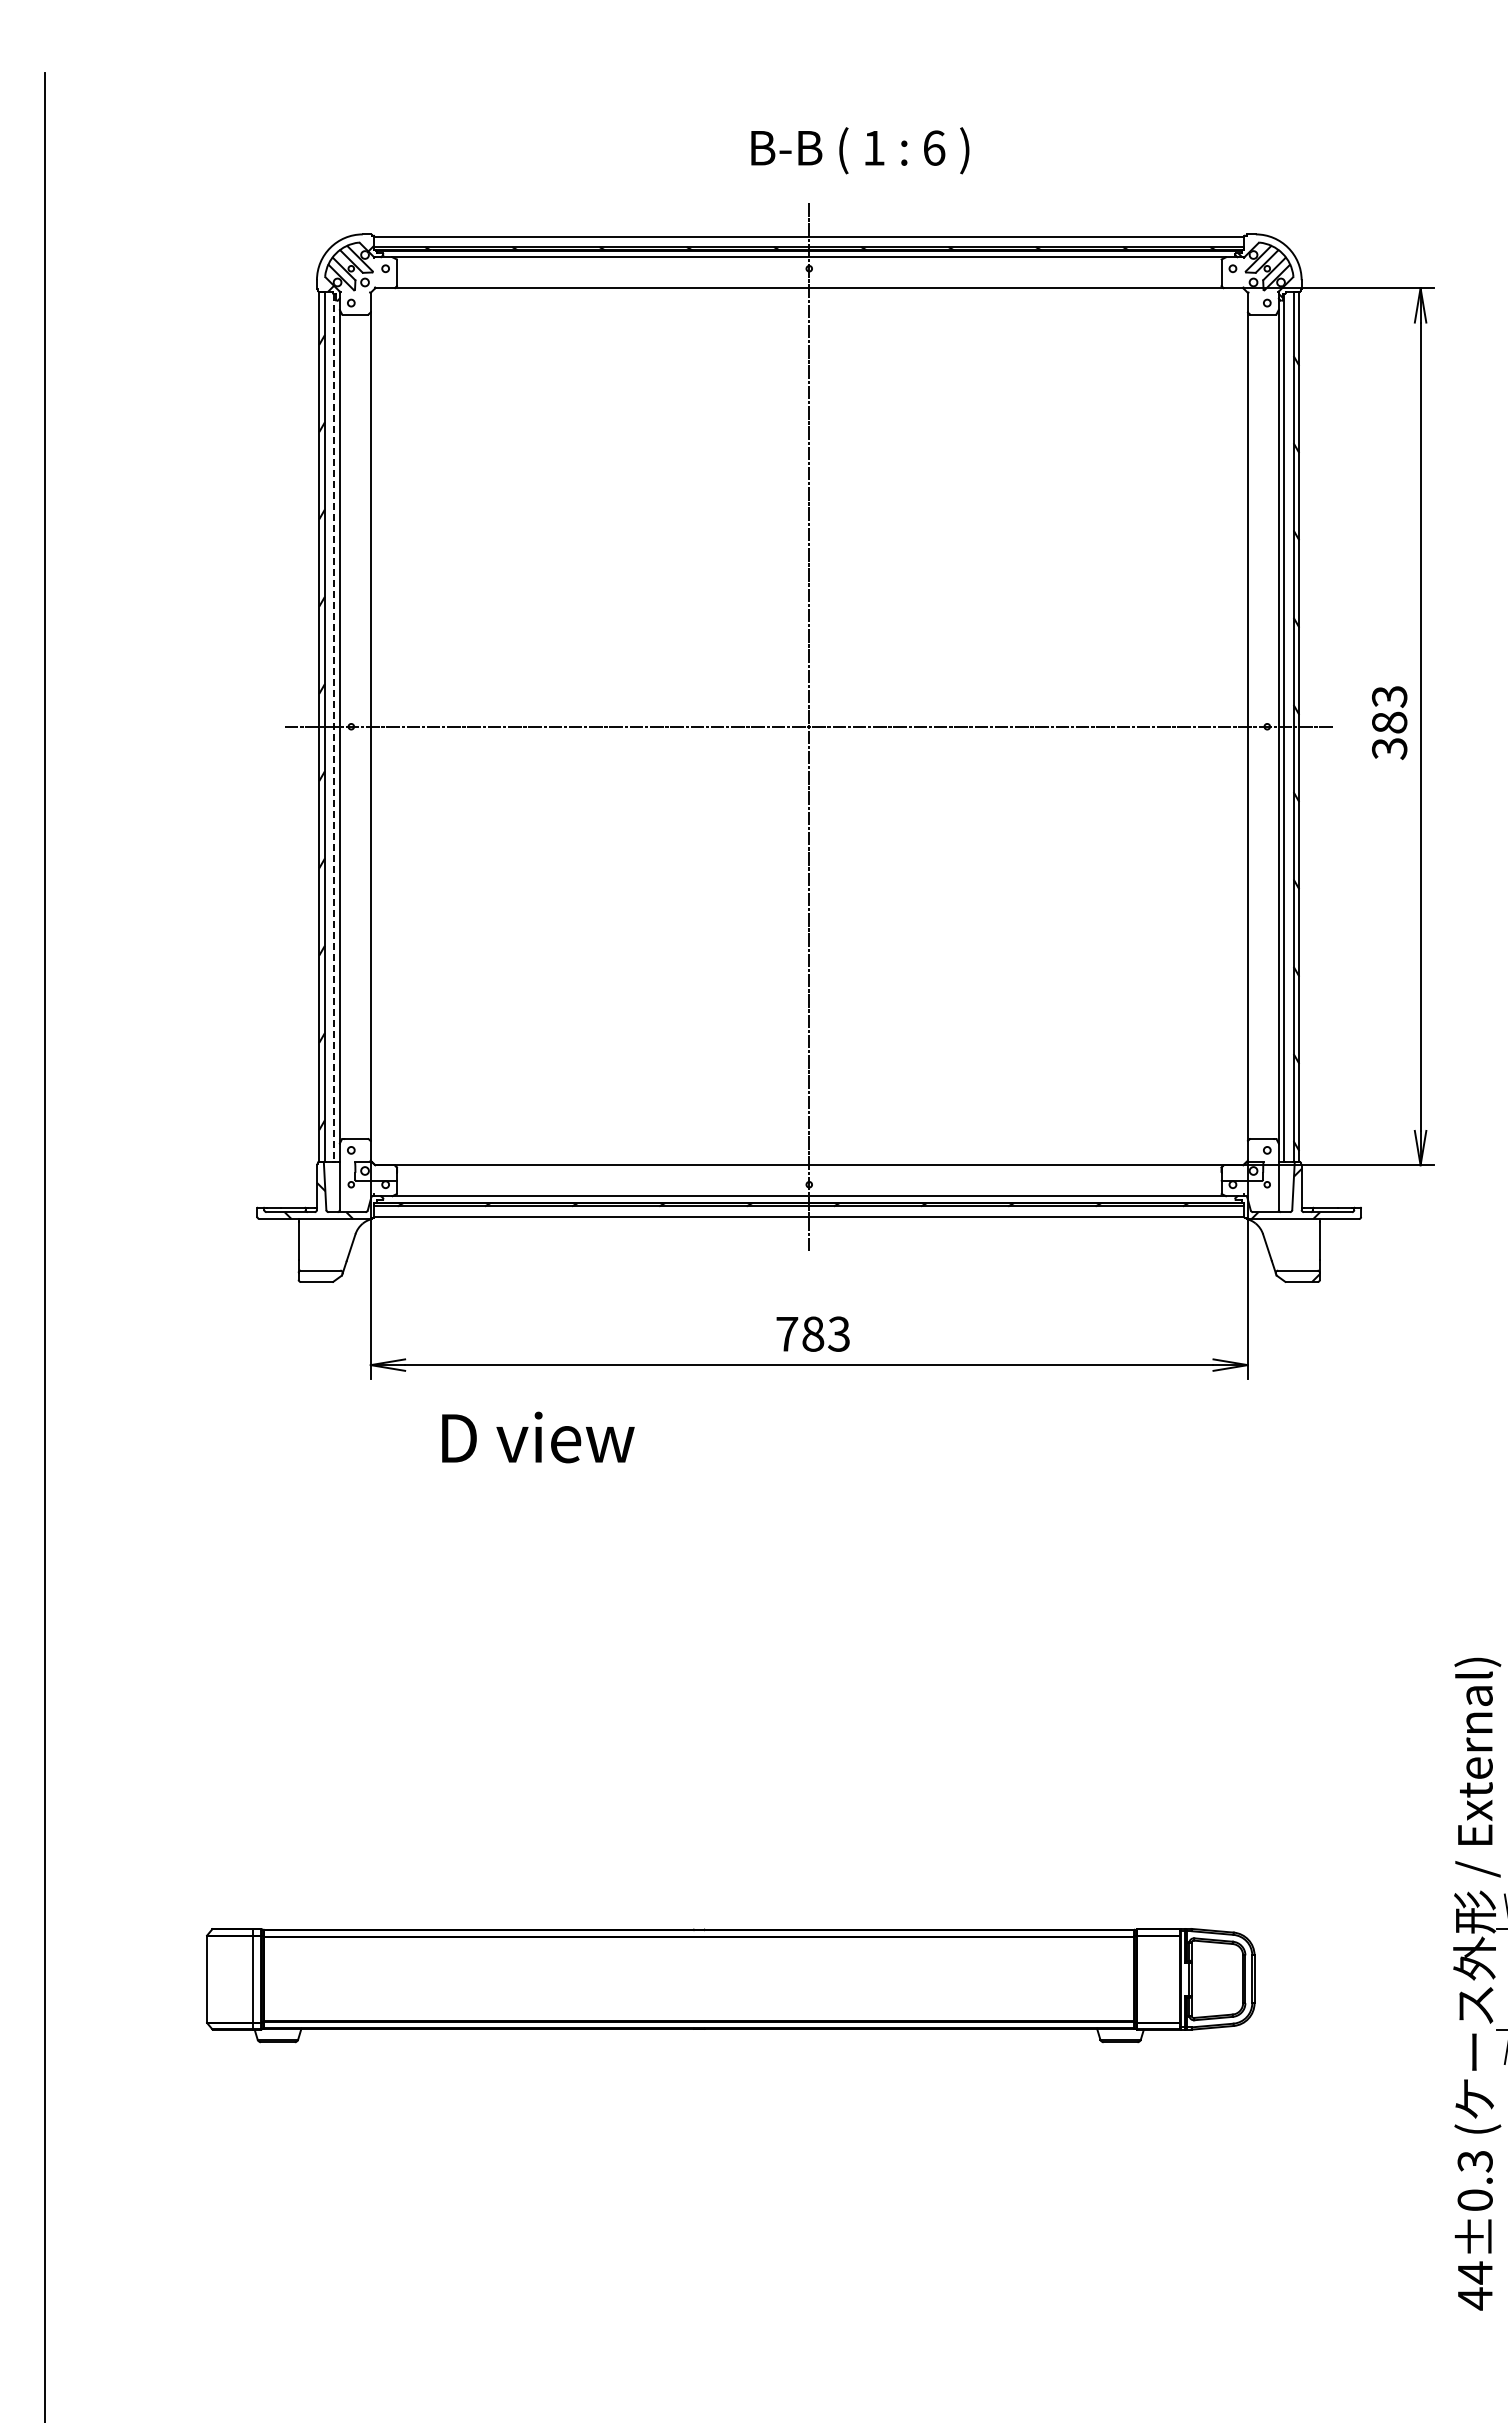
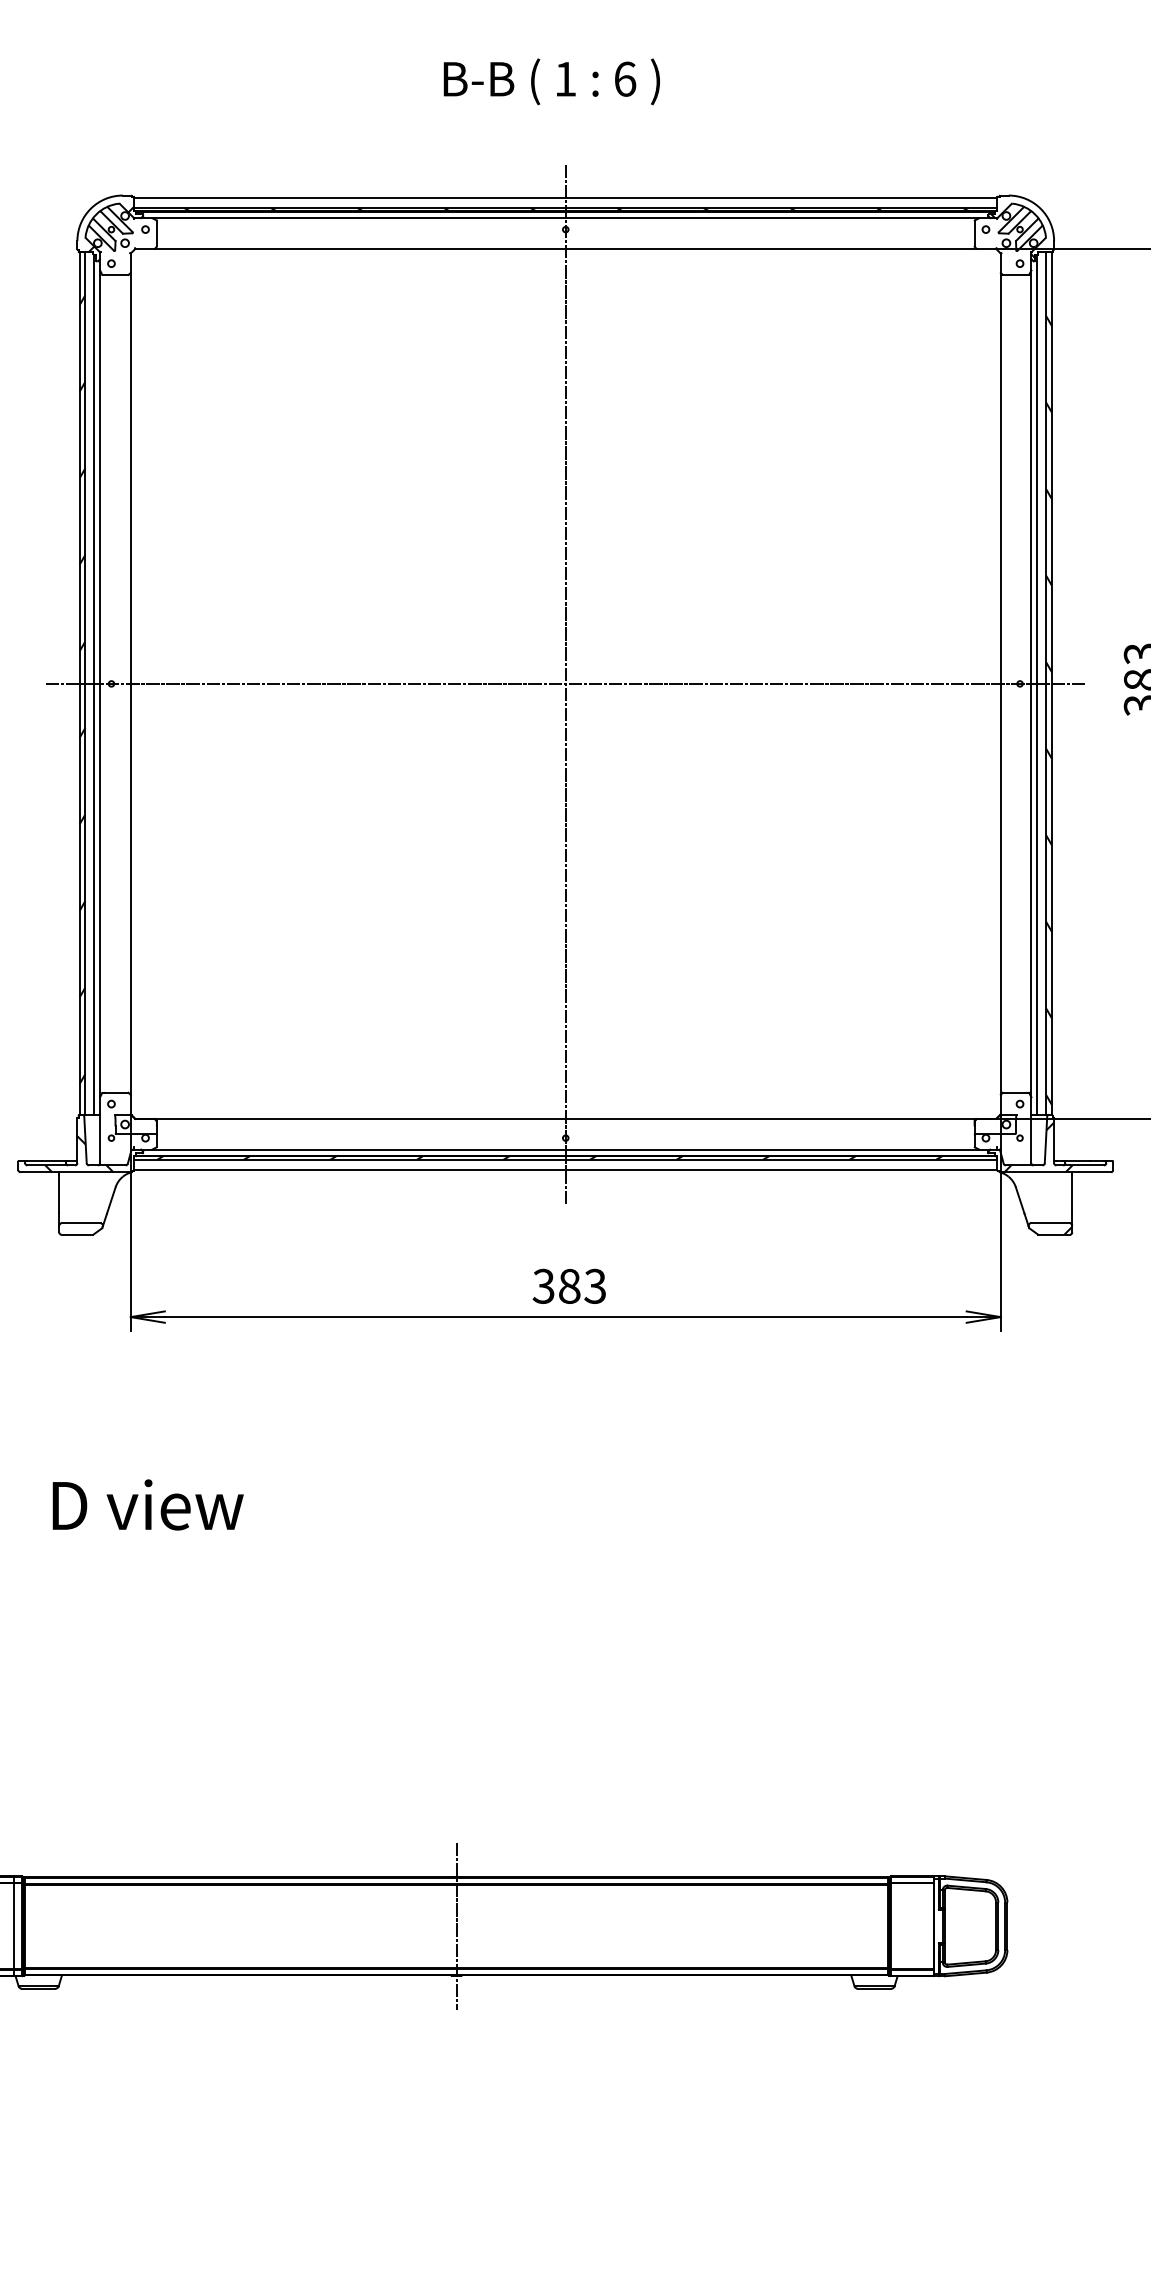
text: (860, 150) -> (552, 81), moved
line: (334, 727) -> (94, 684), dashed -> solid
text: (787, 1333) -> (544, 1285), 783 -> 383
text: (538, 1437) -> (148, 1504), moved
line: (699, 1979) -> (456, 1926), added

